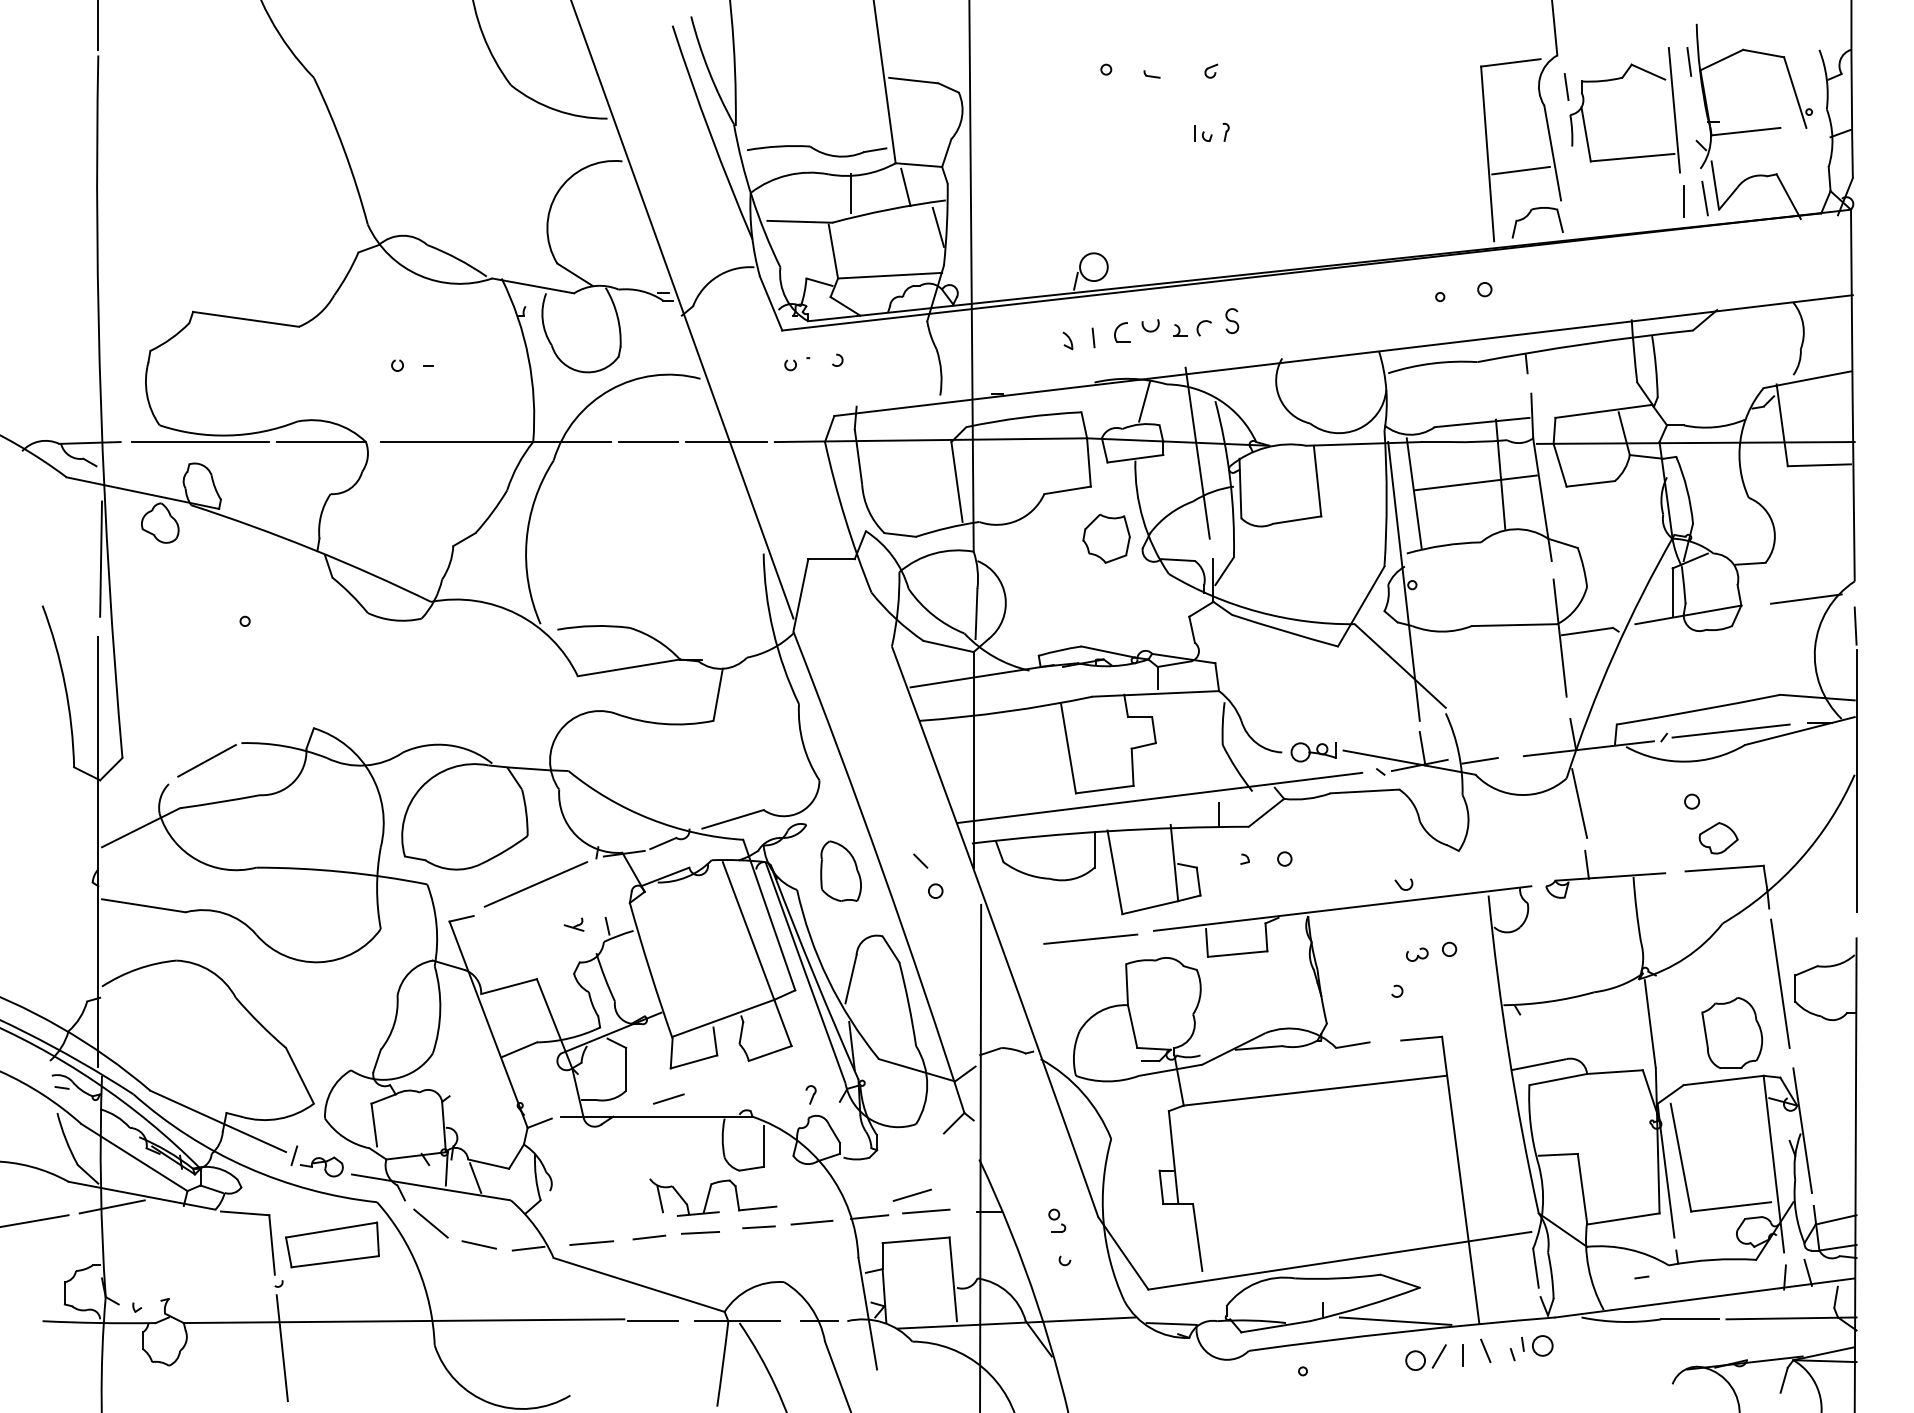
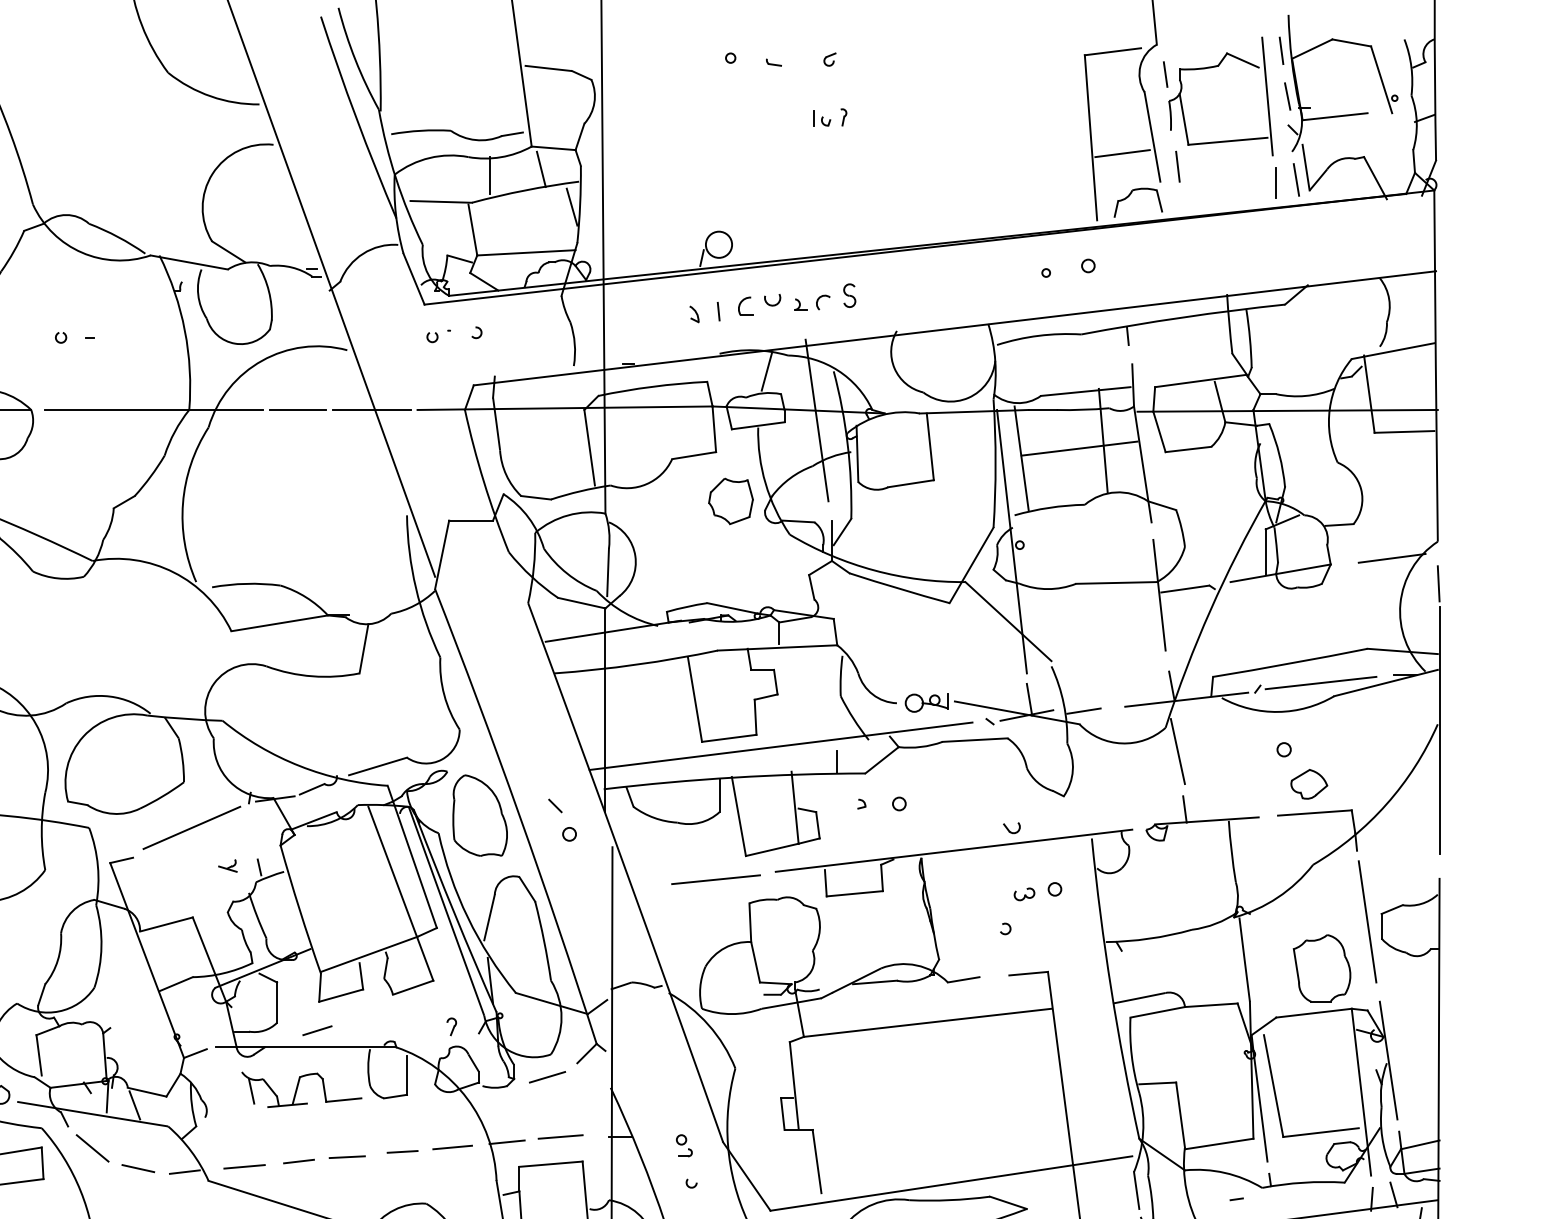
line: (1695, 110) -> (1287, 96), added
line: (1579, 184) -> (1177, 166), added
part: (840, 870) -> (479, 814), size x1.43
line: (911, 1194) -> (546, 1076), moved
part: (713, 1197) -> (301, 1089), moved

